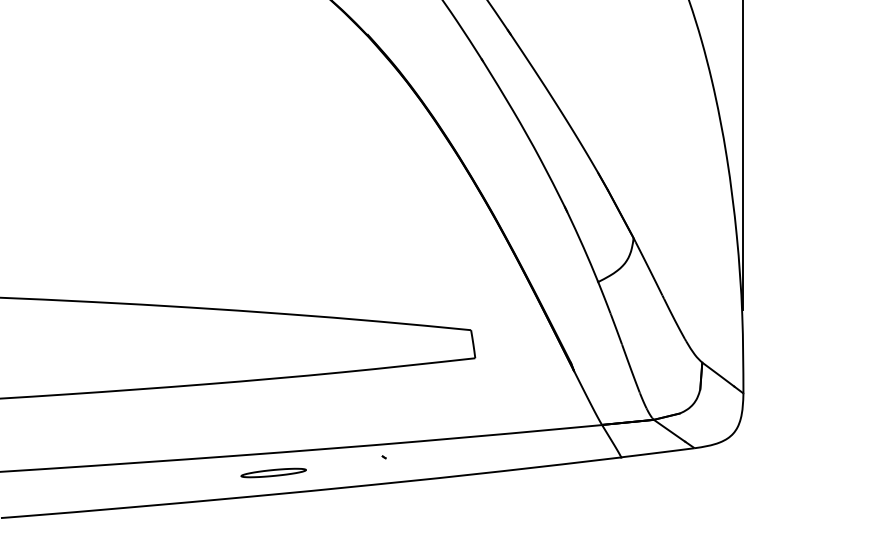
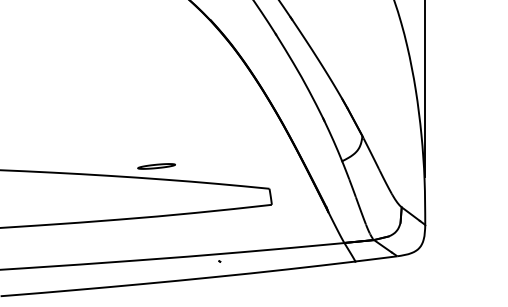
part: (273, 473) -> (156, 166), moved

